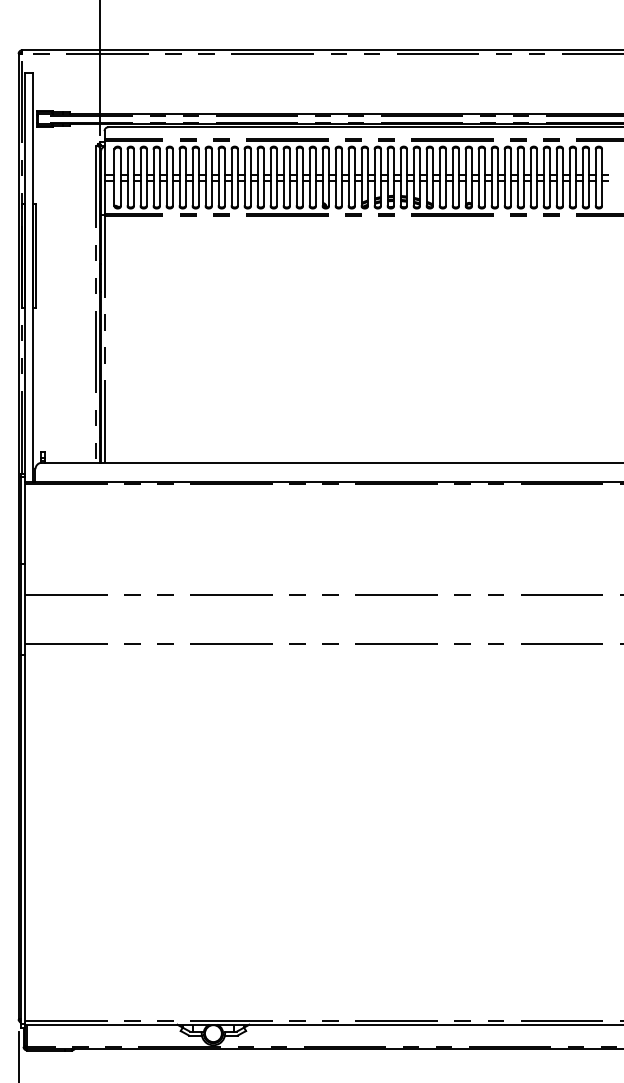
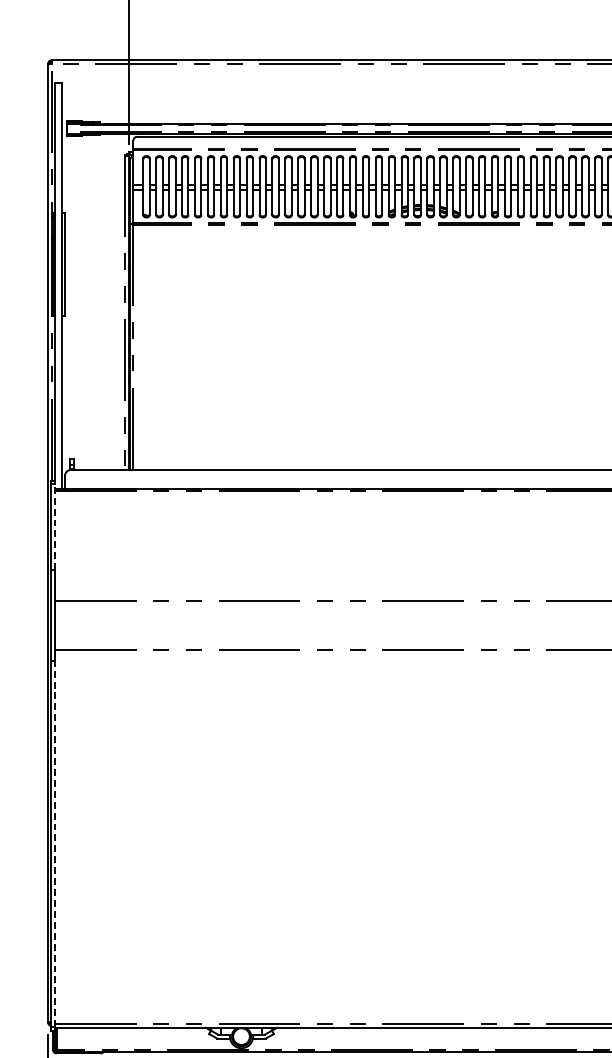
line: (25, 520) -> (54, 527), solid -> dashed
line: (25, 839) -> (54, 843), solid -> dashed

